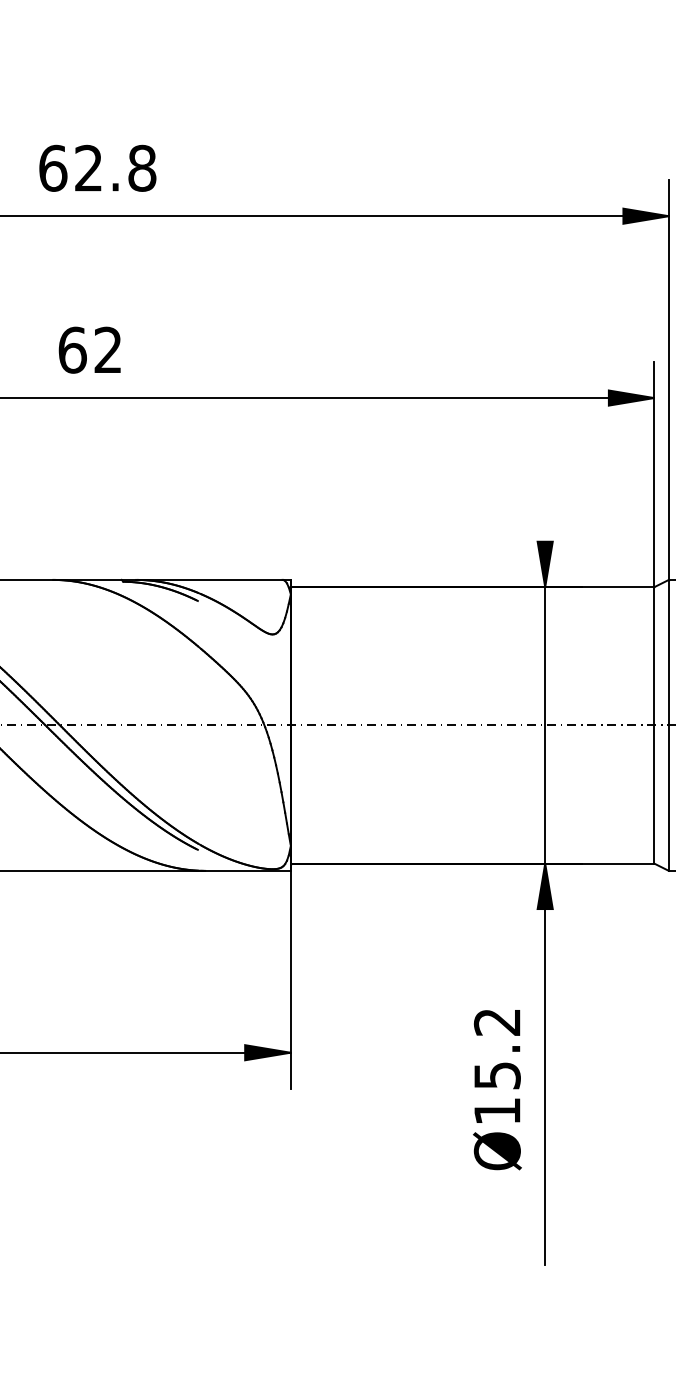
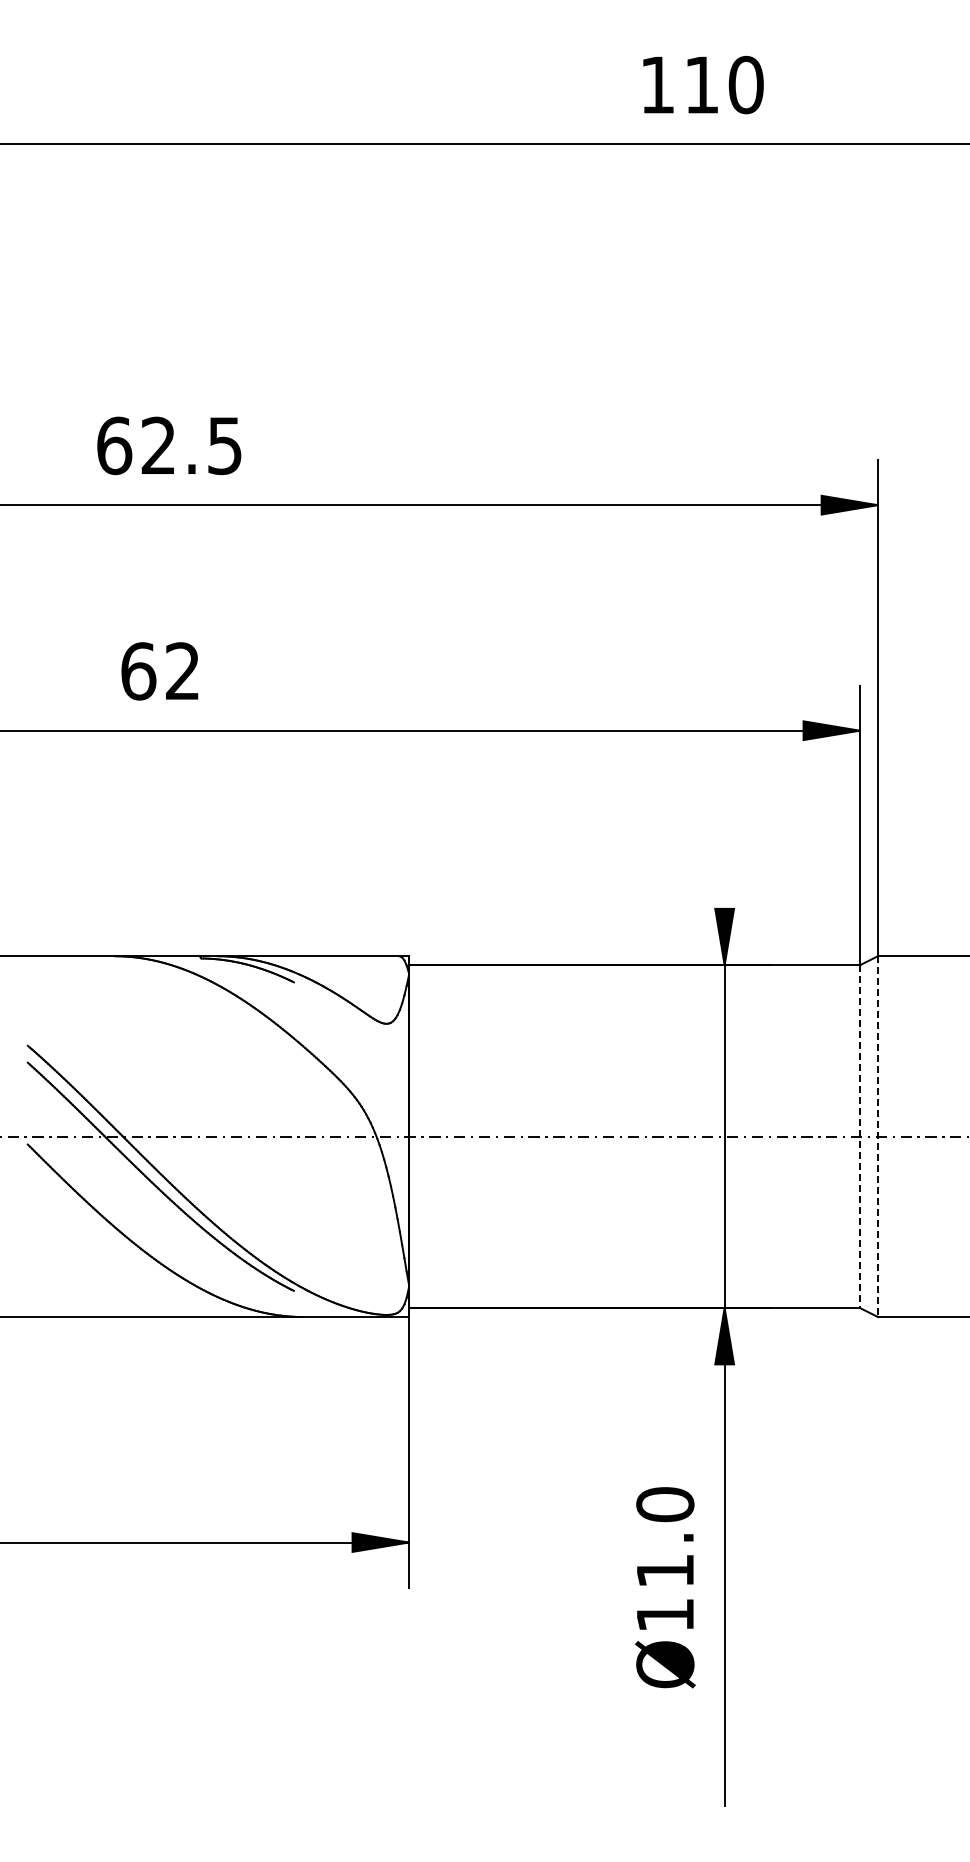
text: (141, 168) -> (224, 445), 62.8 -> 62.5
line: (653, 726) -> (859, 1137), solid -> dashed
line: (668, 726) -> (877, 1137), solid -> dashed
text: (497, 1048) -> (665, 1537), Ø15.2 -> Ø11.0

